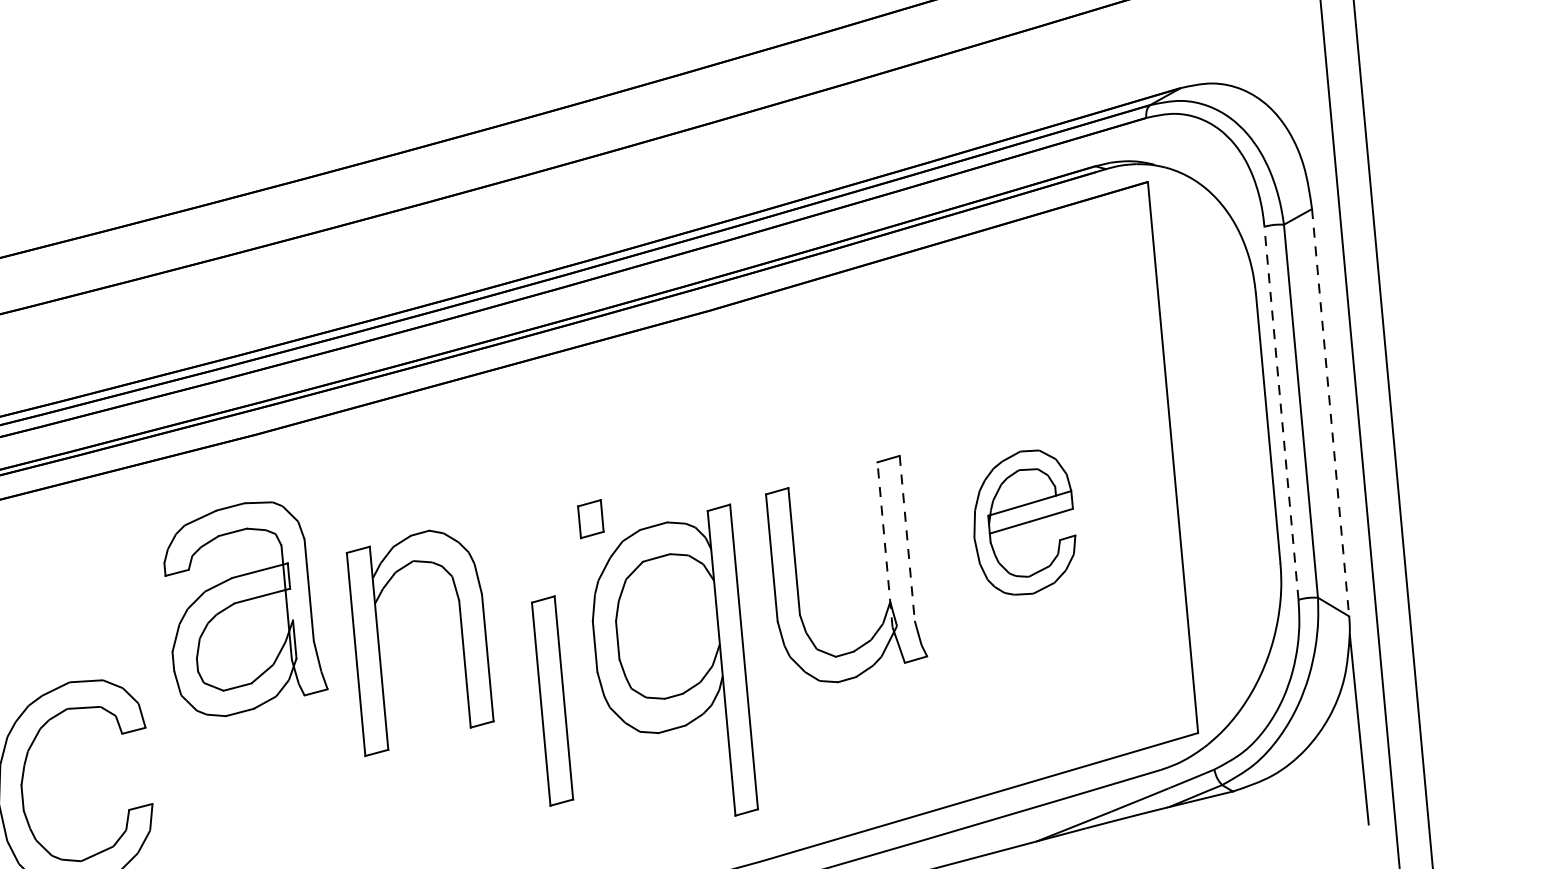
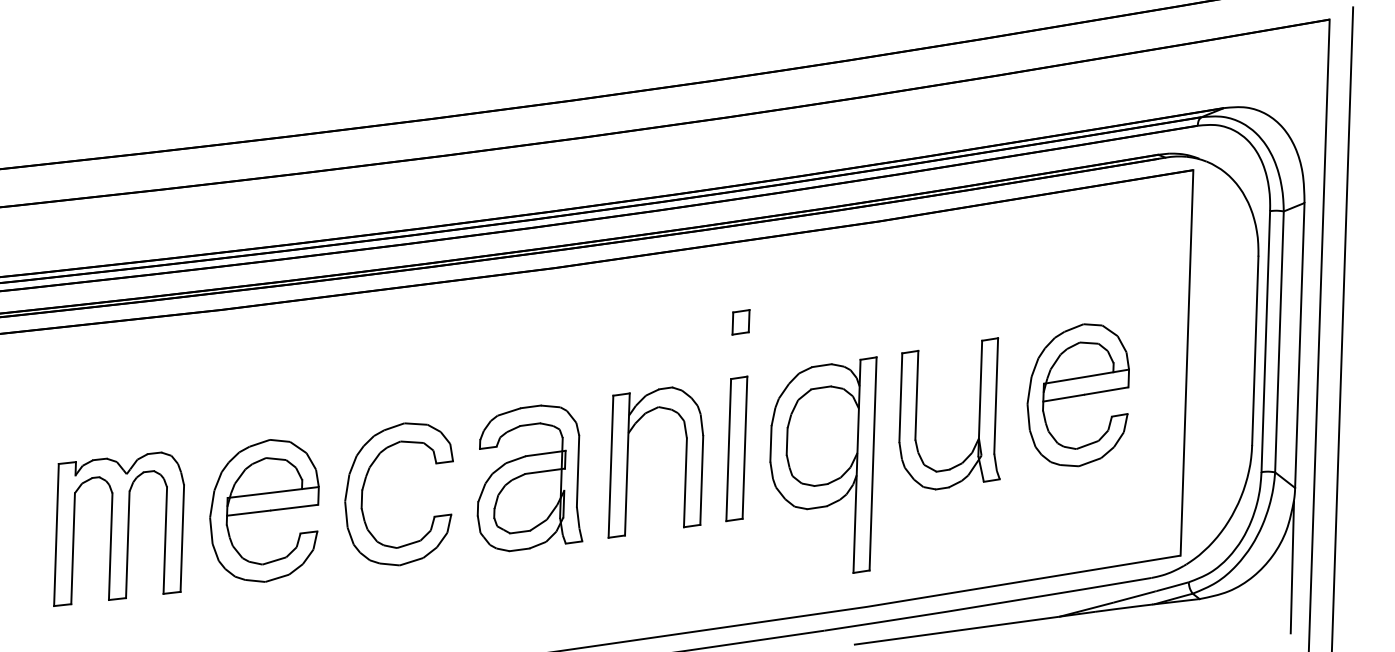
line: (1330, 412) -> (1299, 345), dashed -> solid
line: (1281, 413) -> (1265, 341), dashed -> solid
part: (590, 519) -> (740, 322), moved
part: (1022, 523) -> (1077, 395), size x1.43
line: (907, 537) -> (996, 395), dashed -> solid
line: (885, 544) -> (980, 398), dashed -> solid
part: (241, 609) -> (529, 478), moved
part: (380, 645) -> (628, 462), moved
part: (551, 700) -> (736, 448), moved

